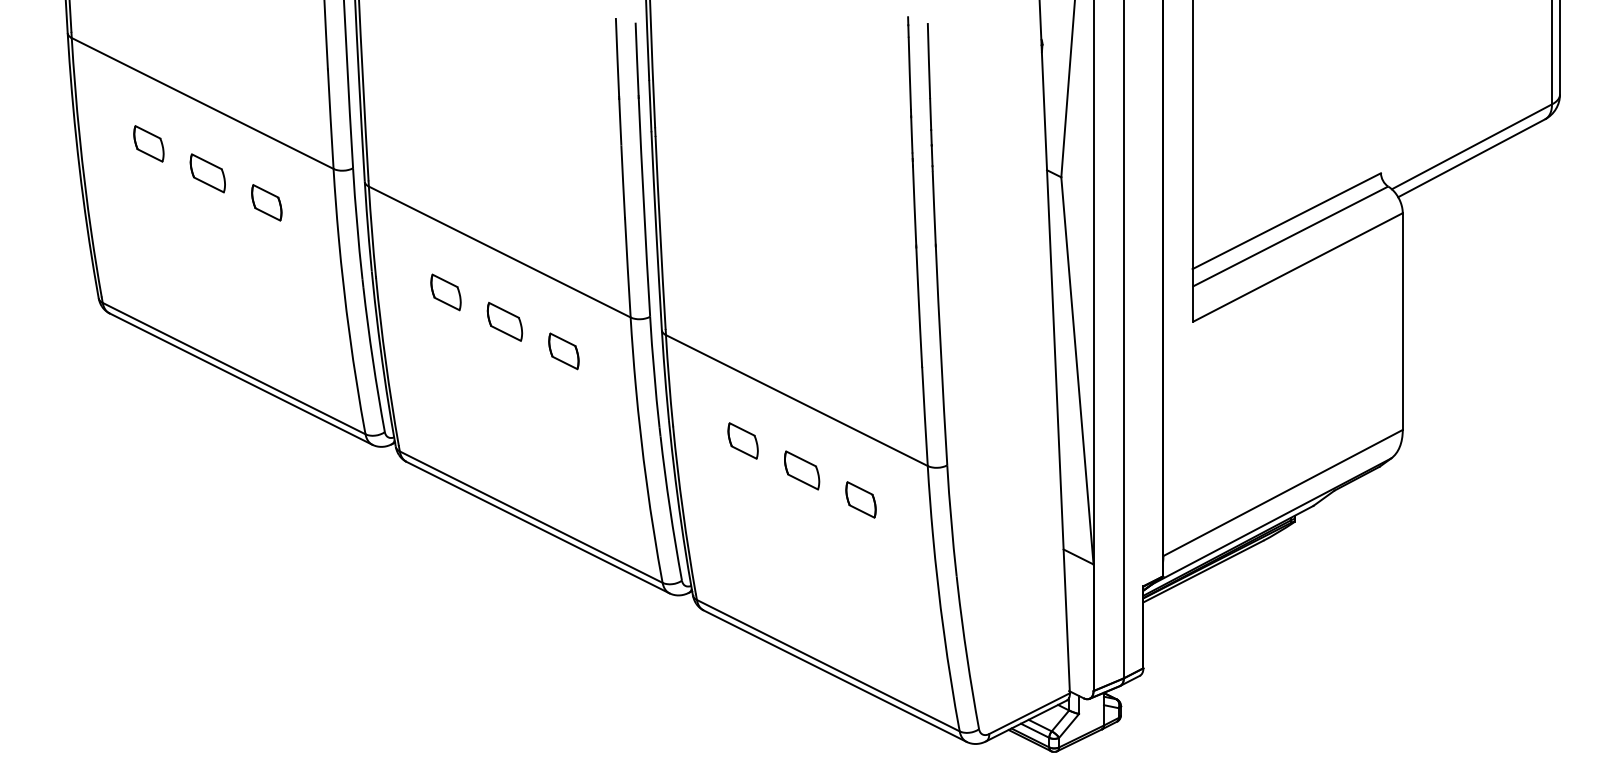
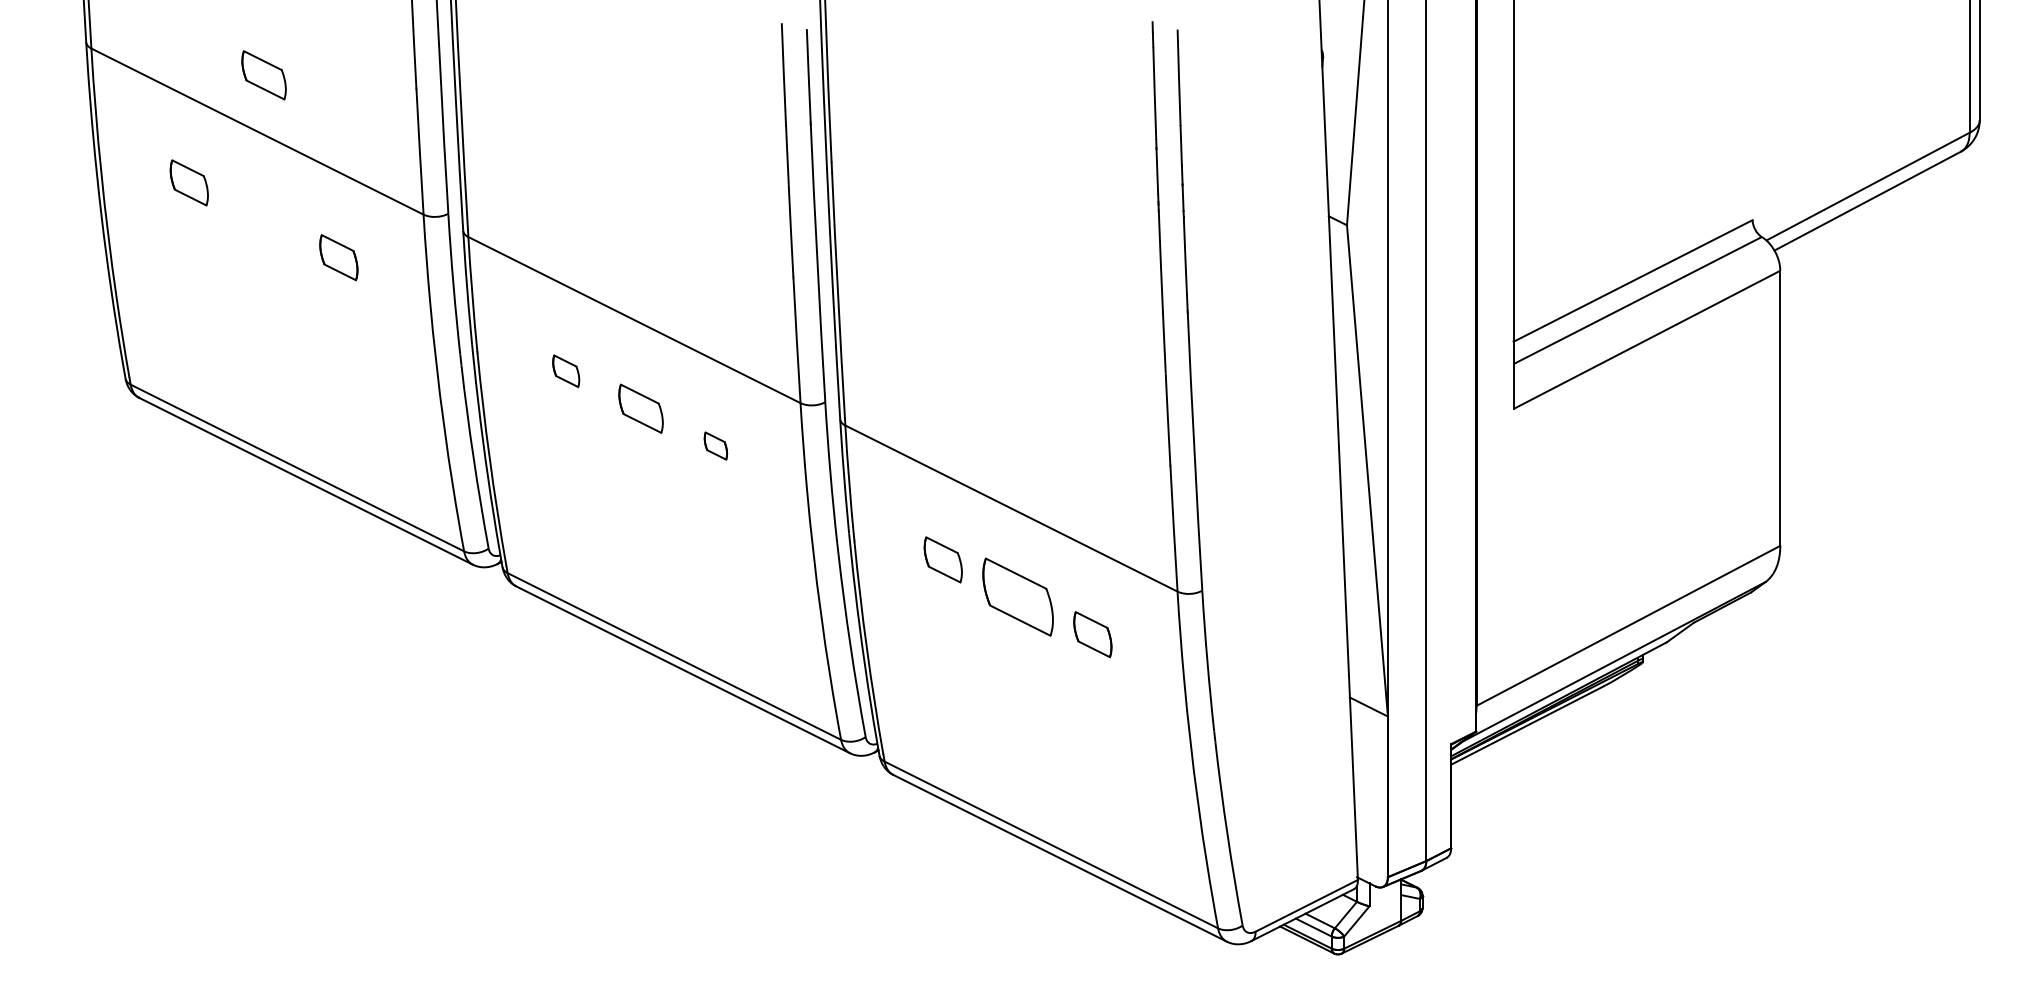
part: (207, 173) -> (263, 75), moved
part: (445, 291) -> (565, 370), size x0.7
part: (563, 350) -> (715, 445), size x0.6
part: (801, 470) -> (1017, 597), size x1.6

